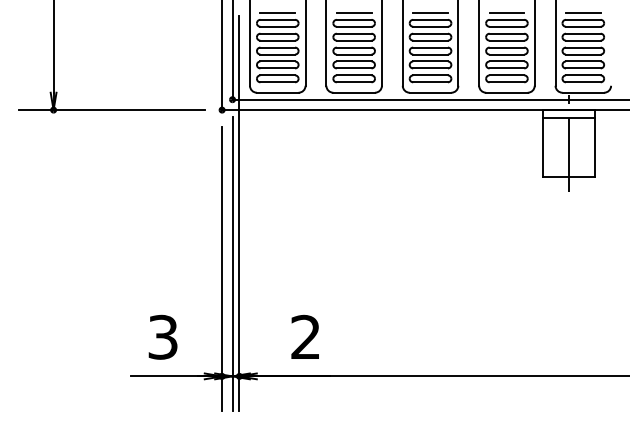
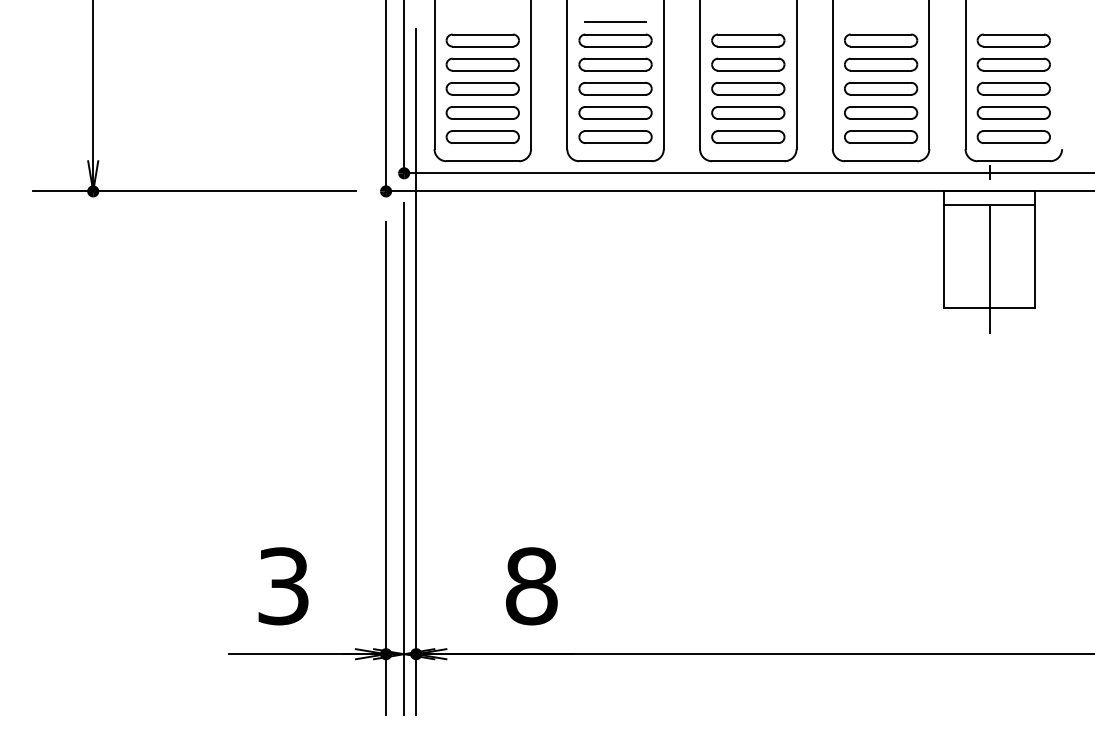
line: (277, 12) -> (482, 21), removed
line: (430, 12) -> (748, 21), removed
line: (506, 12) -> (880, 21), removed
line: (582, 12) -> (1012, 21), removed
text: (305, 336) -> (530, 584), 2 -> 8

